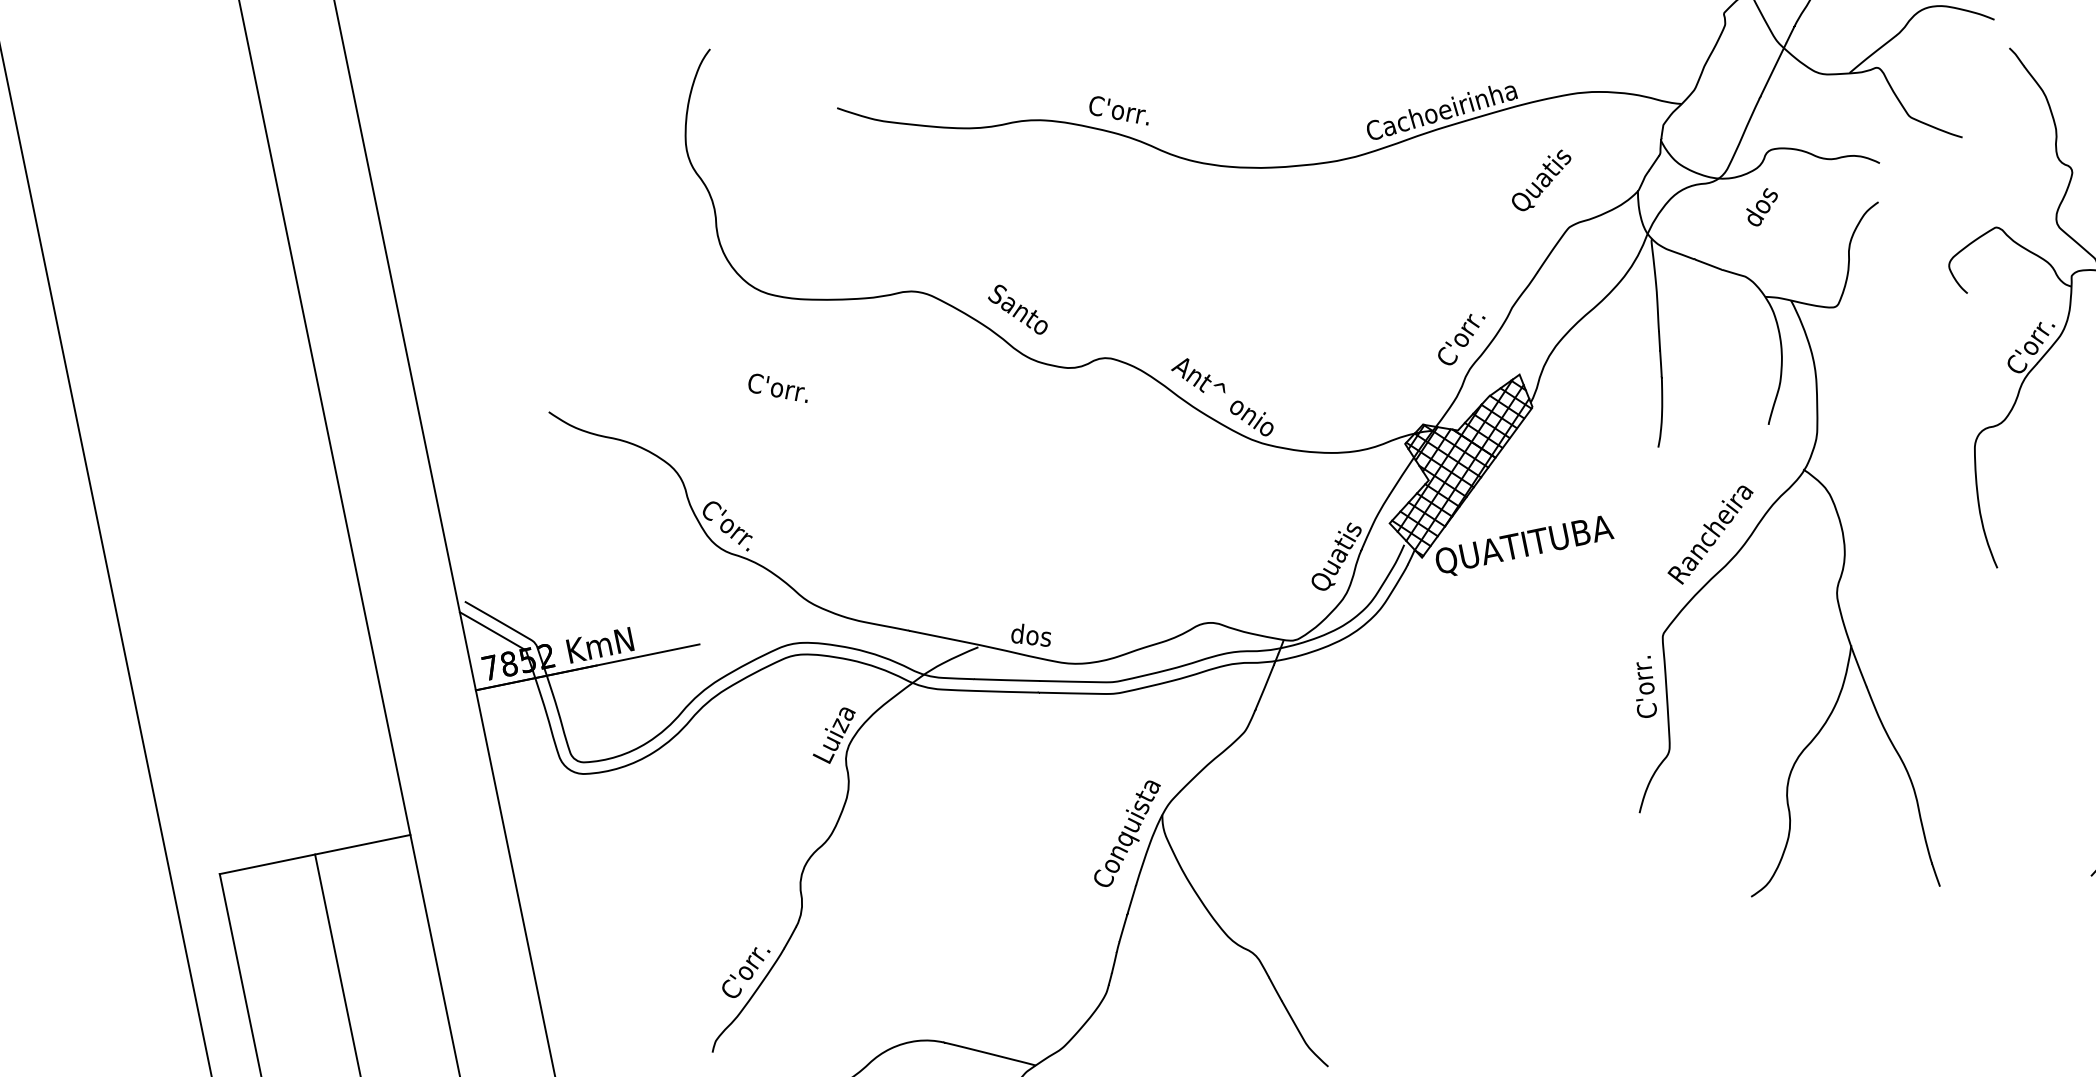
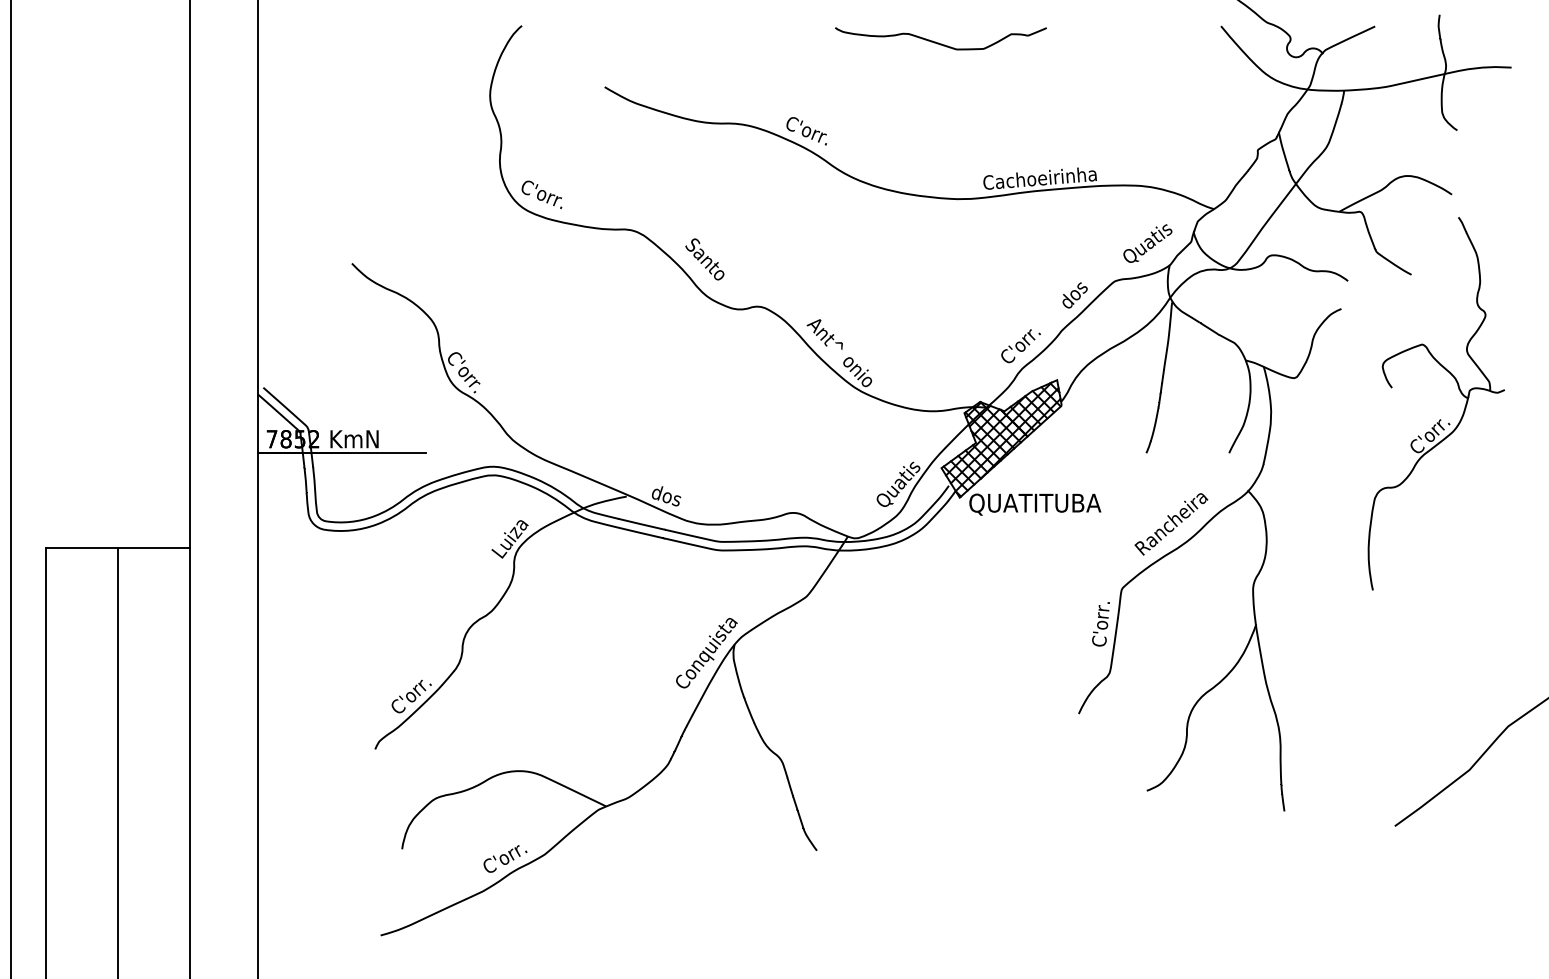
text: (1541, 180) -> (1147, 243), moved
text: (1761, 207) -> (1074, 295), moved
text: (776, 388) -> (541, 194), moved

